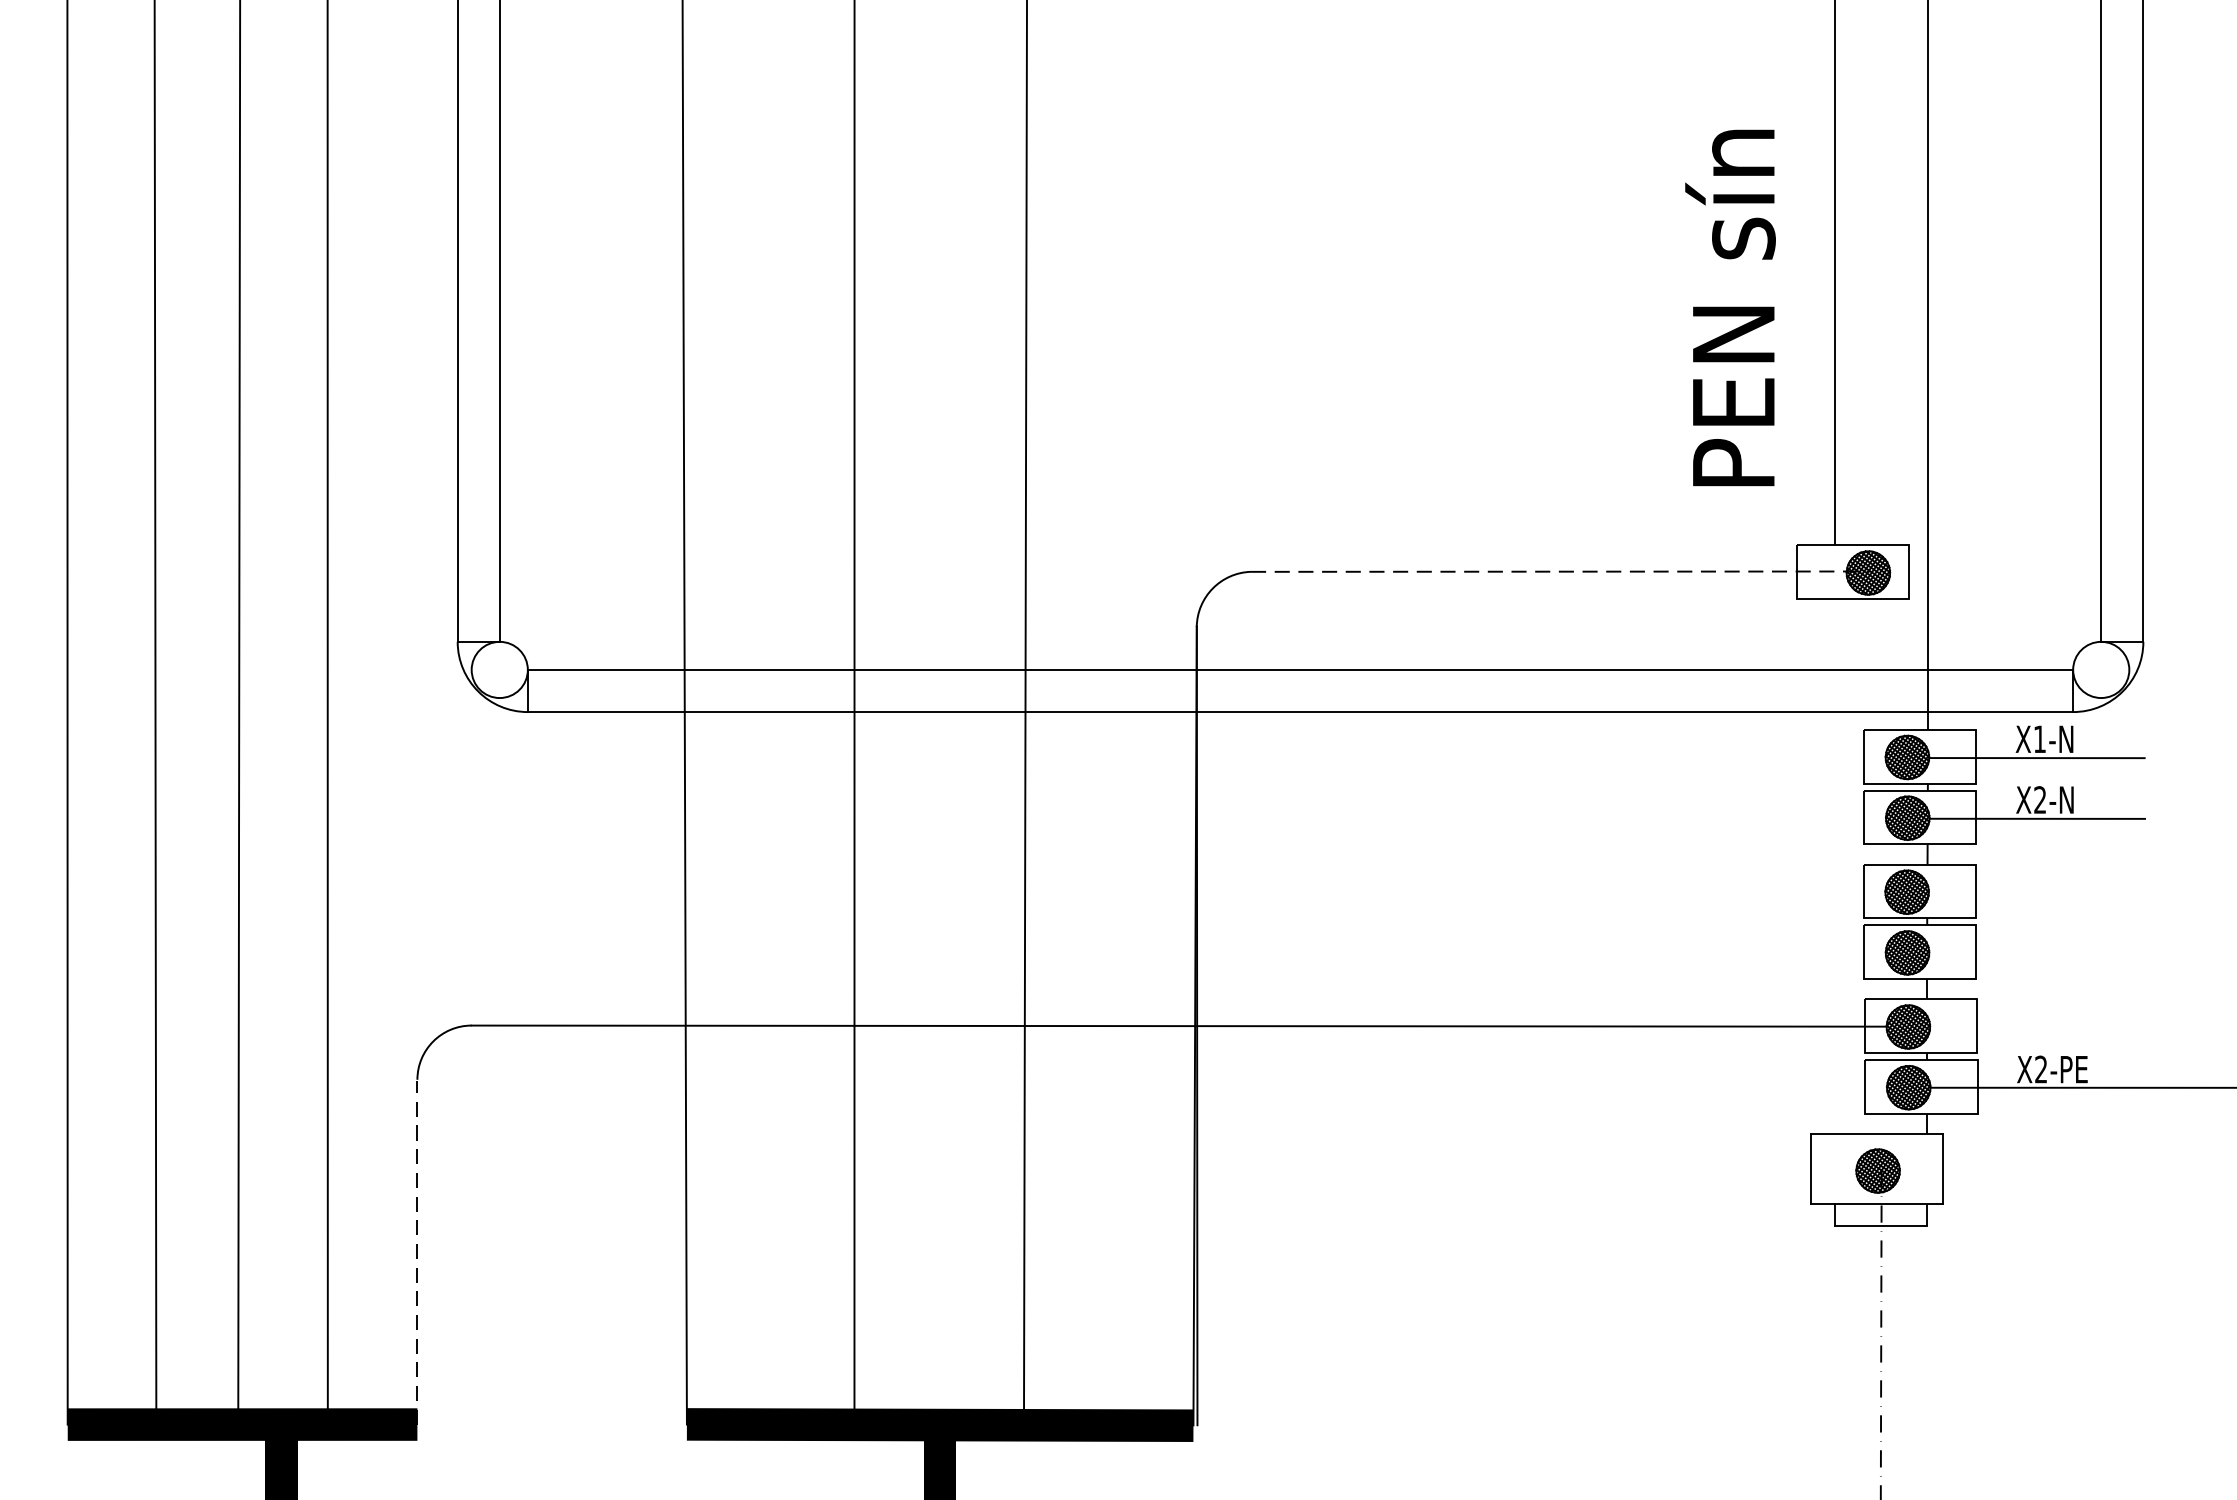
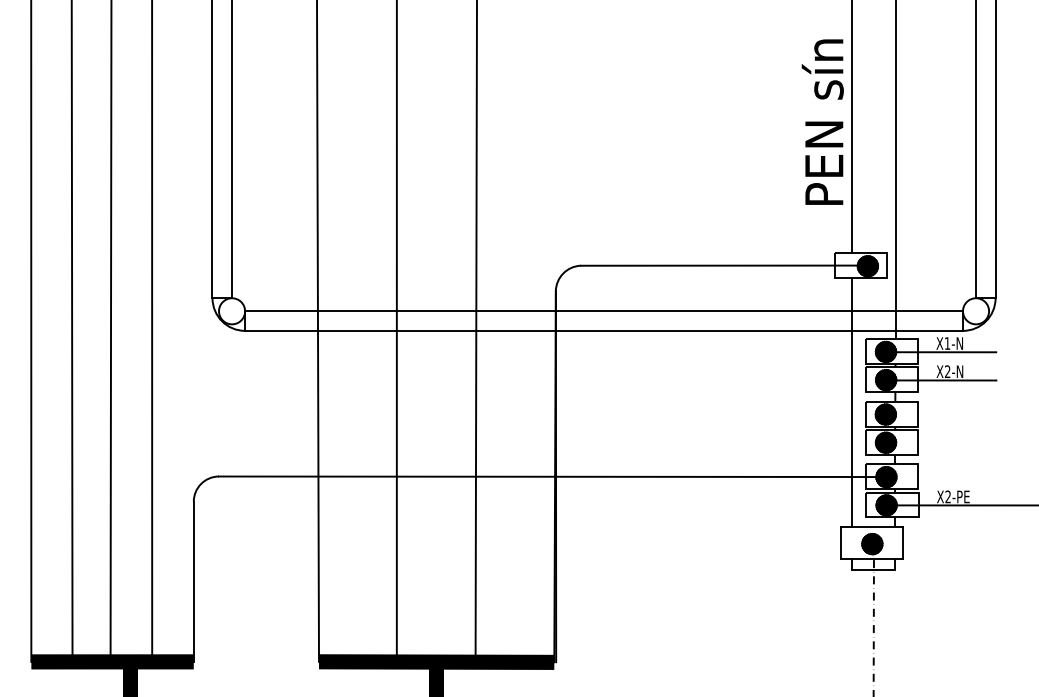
text: (1729, 306) -> (822, 121), moved
line: (1559, 571) -> (724, 265), dashed -> solid
line: (1835, 866) -> (852, 402), added
line: (416, 1253) -> (193, 582), dashed -> solid

